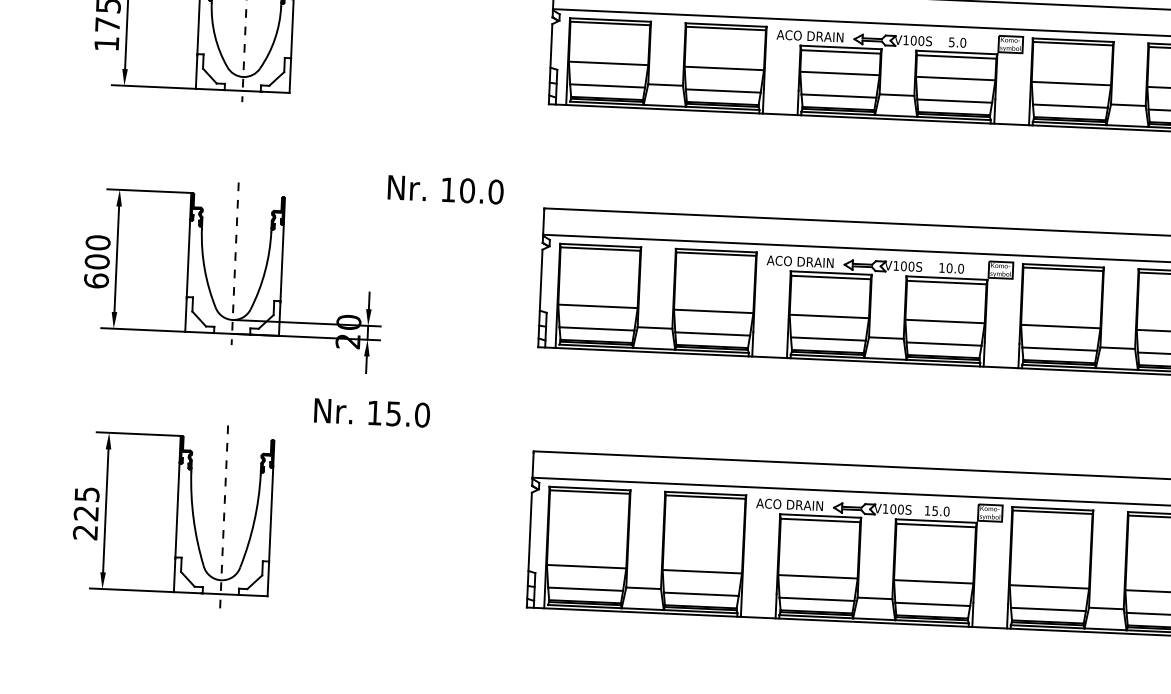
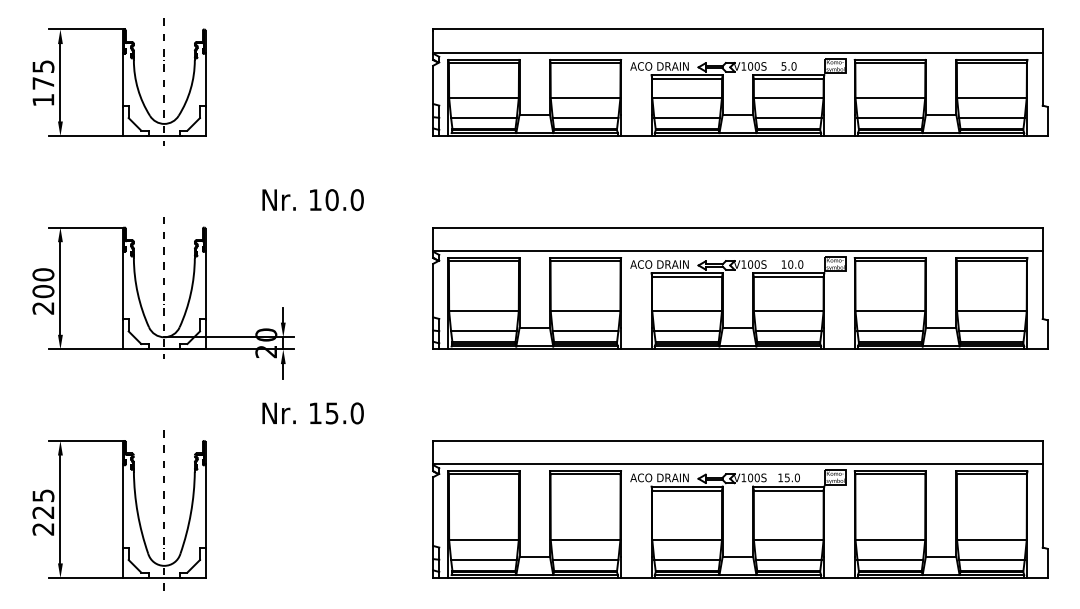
text: (445, 190) -> (312, 200), moved
text: (96, 280) -> (43, 307), 600 -> 200
text: (371, 413) -> (312, 413), moved

